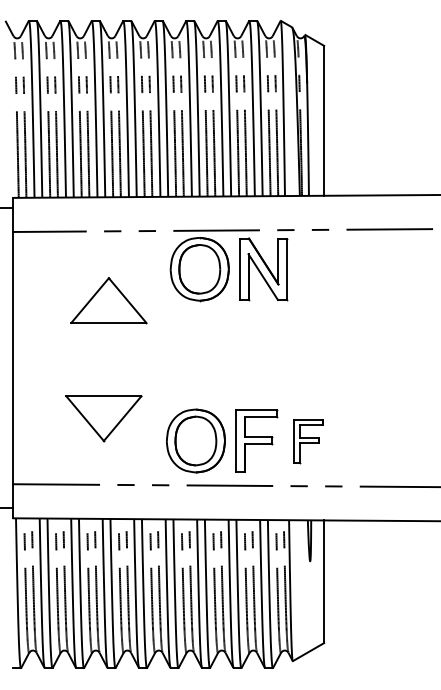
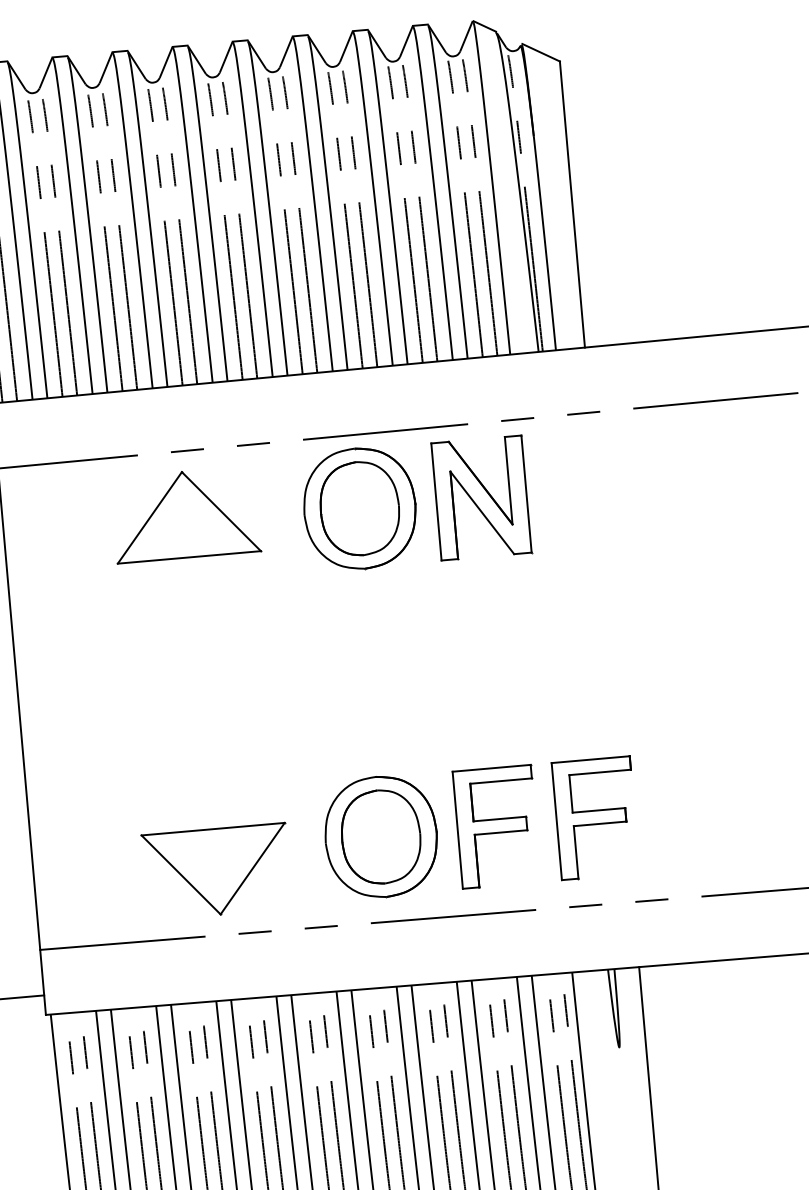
part: (108, 300) -> (184, 514), moved
part: (103, 418) -> (216, 871), moved
part: (308, 441) -> (596, 819), size x1.43

